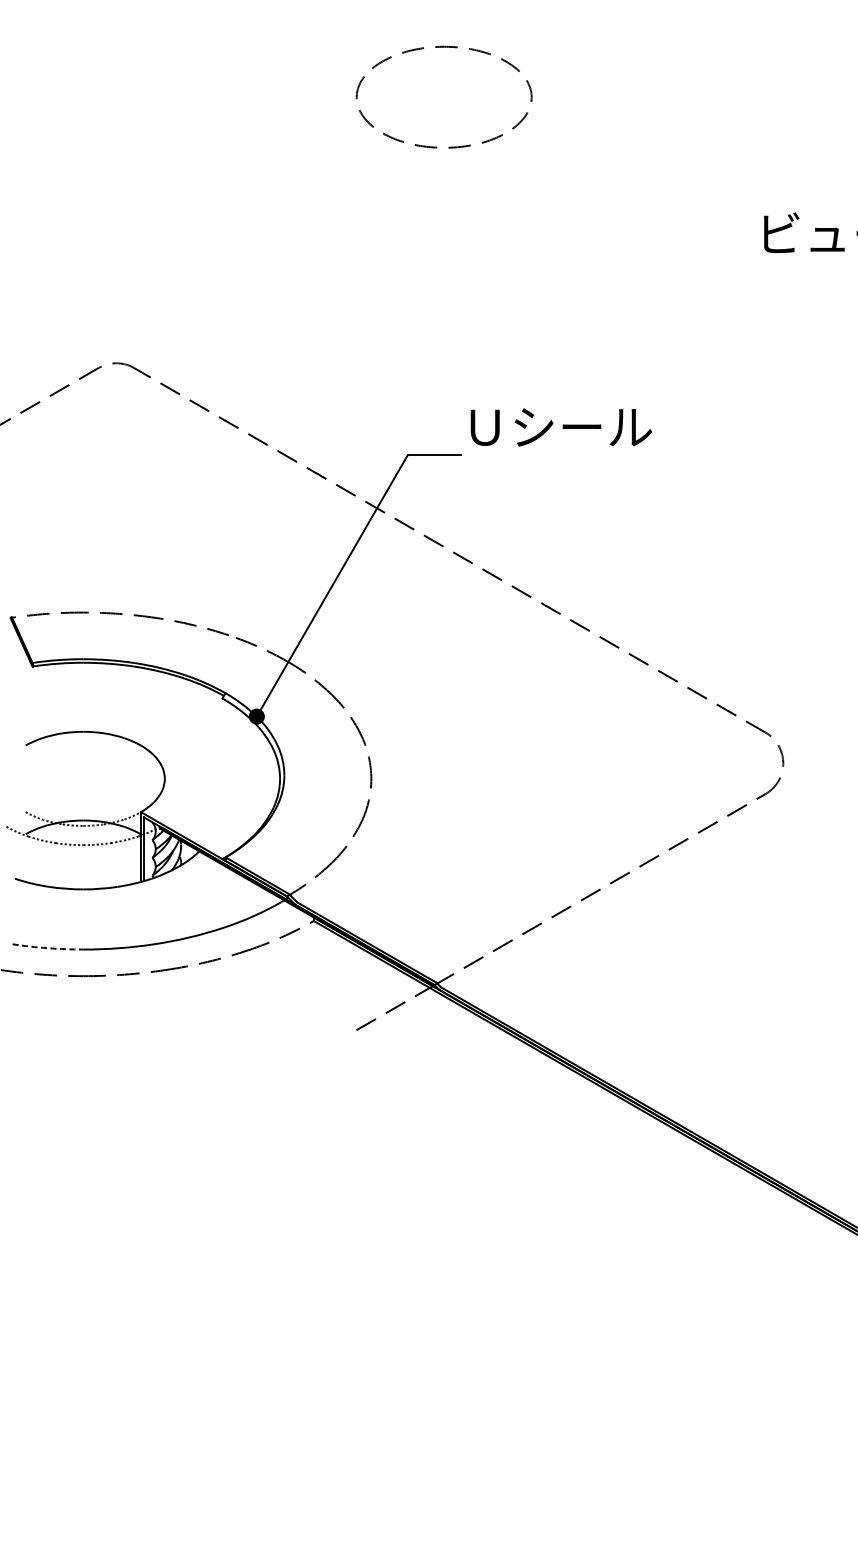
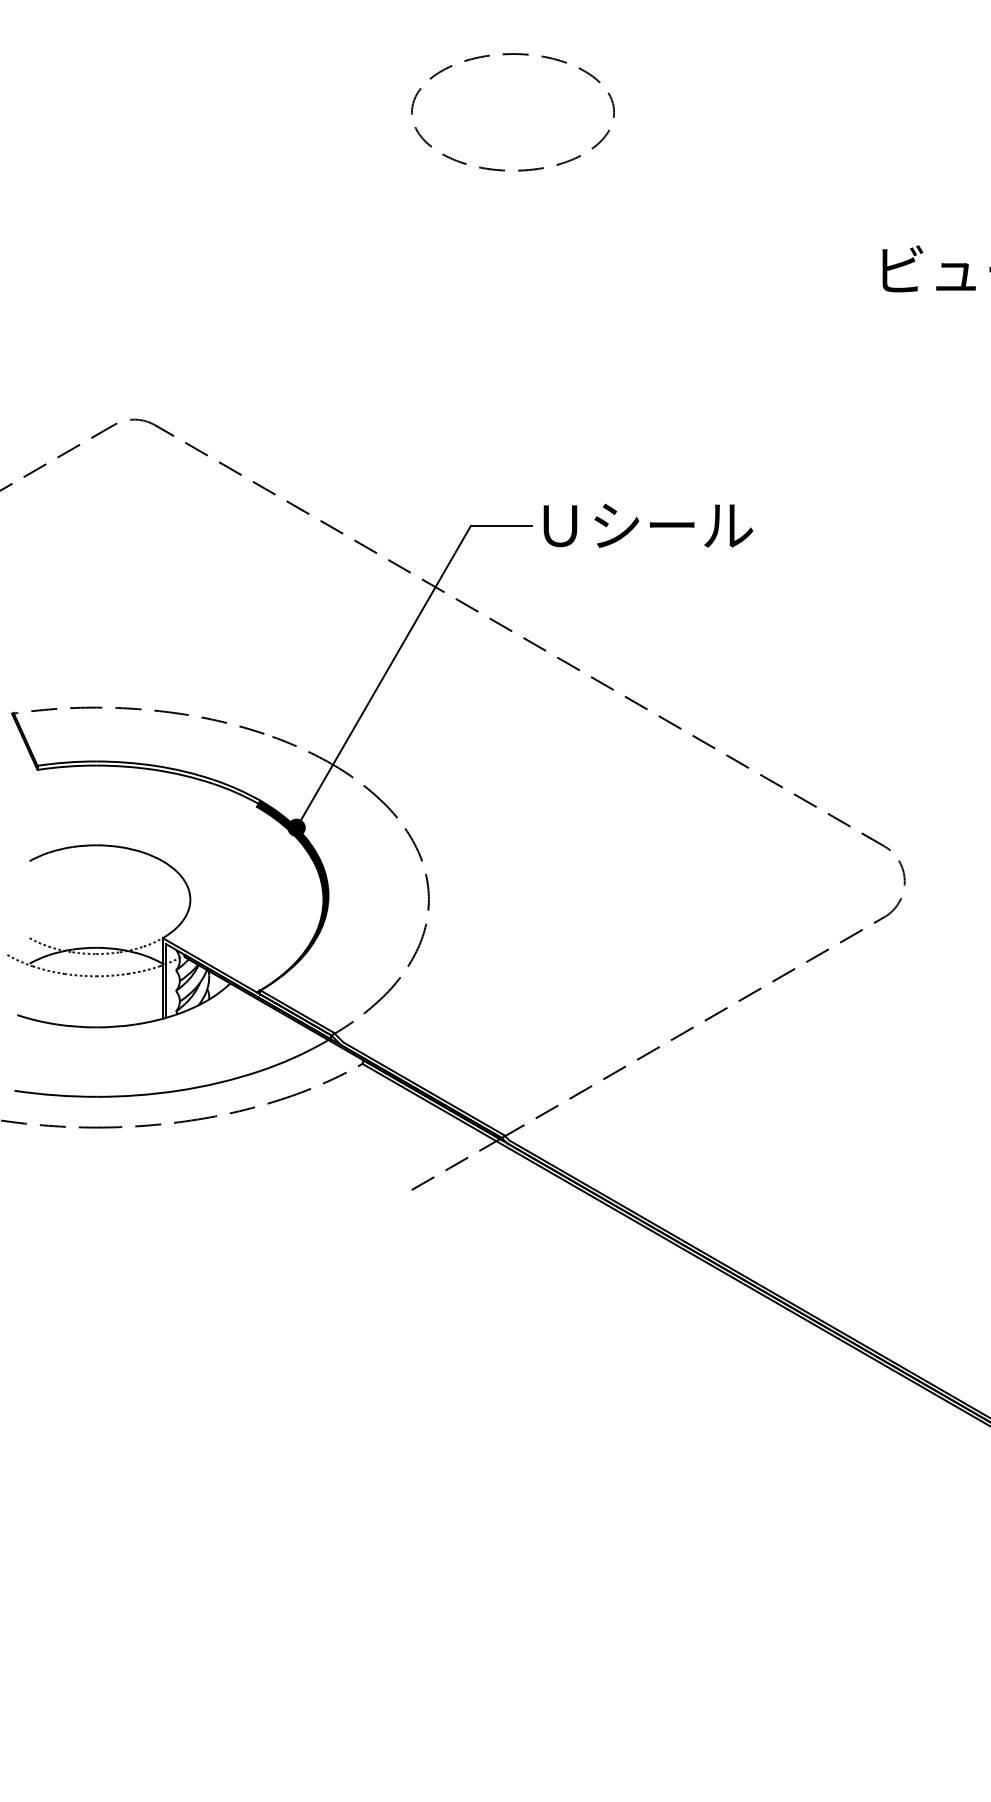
text: (561, 427) -> (648, 525), moved
fill: (253, 775) -> (292, 895), added
arc: (48, 948) -> (55, 1095), dashed -> solid

